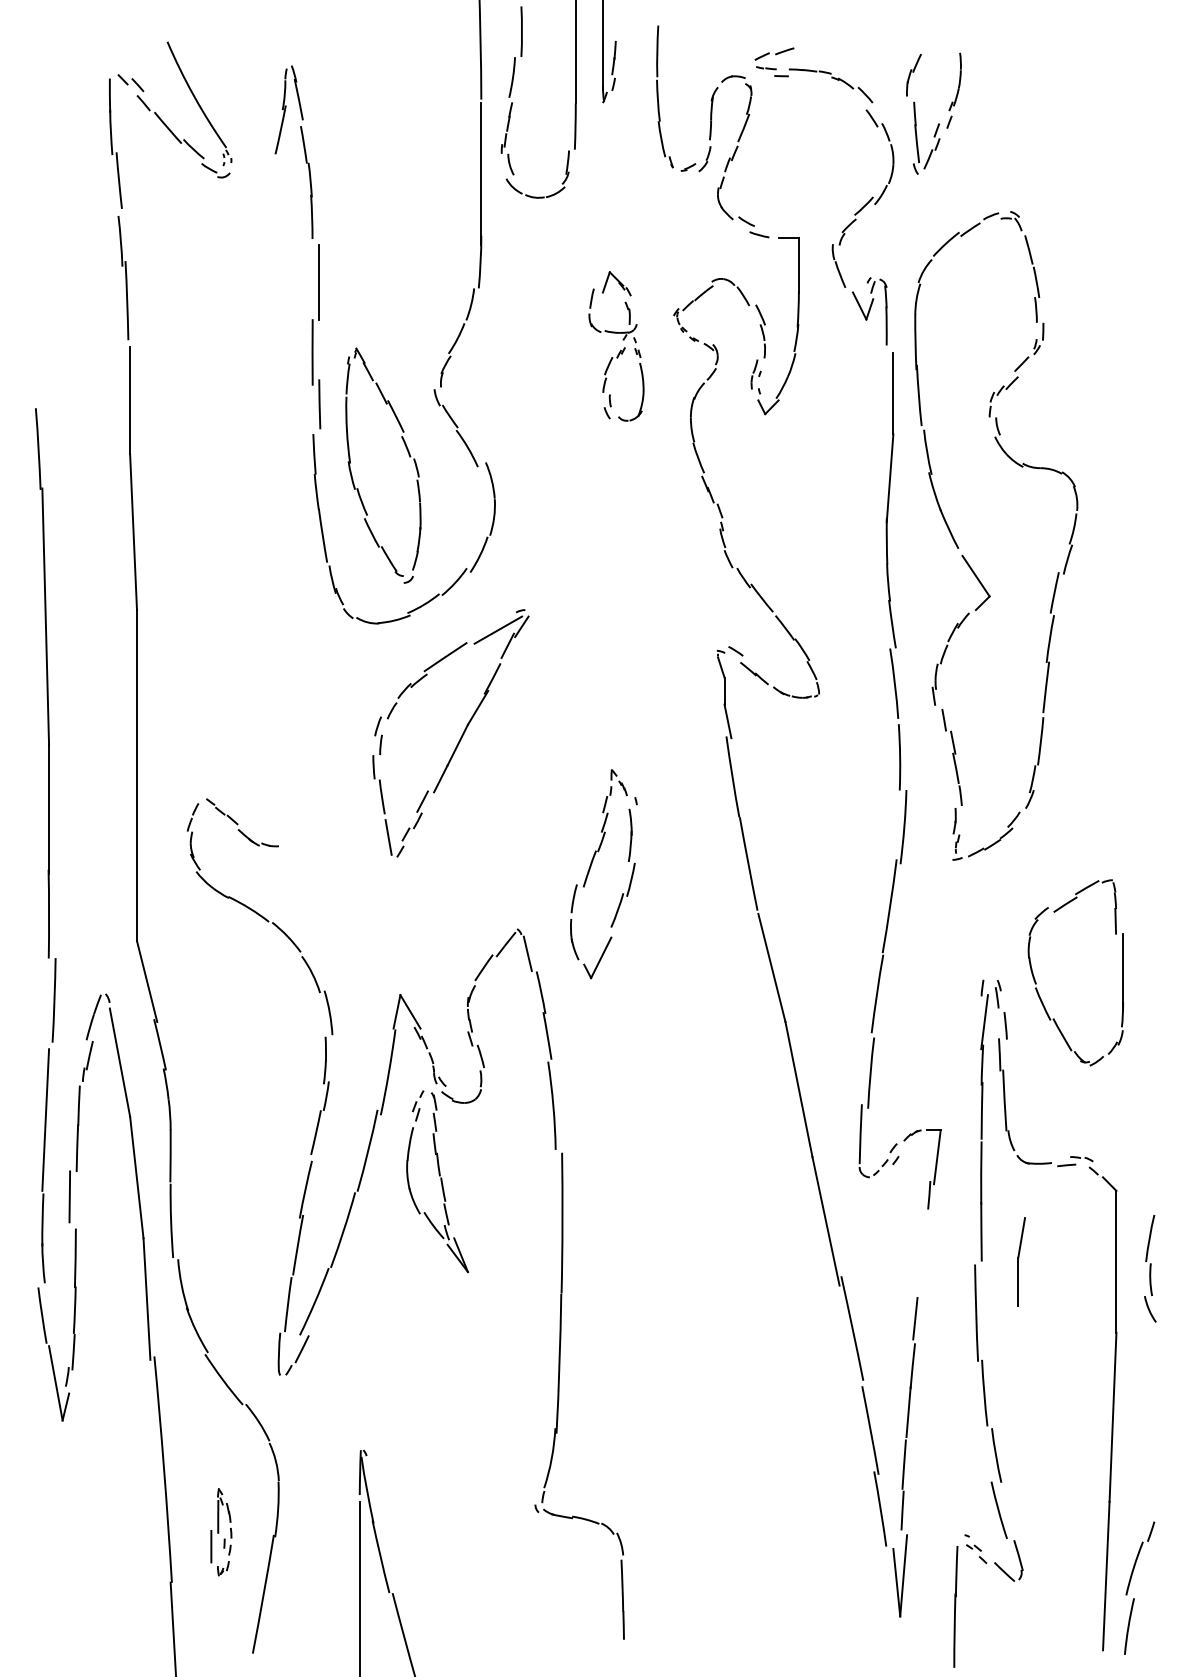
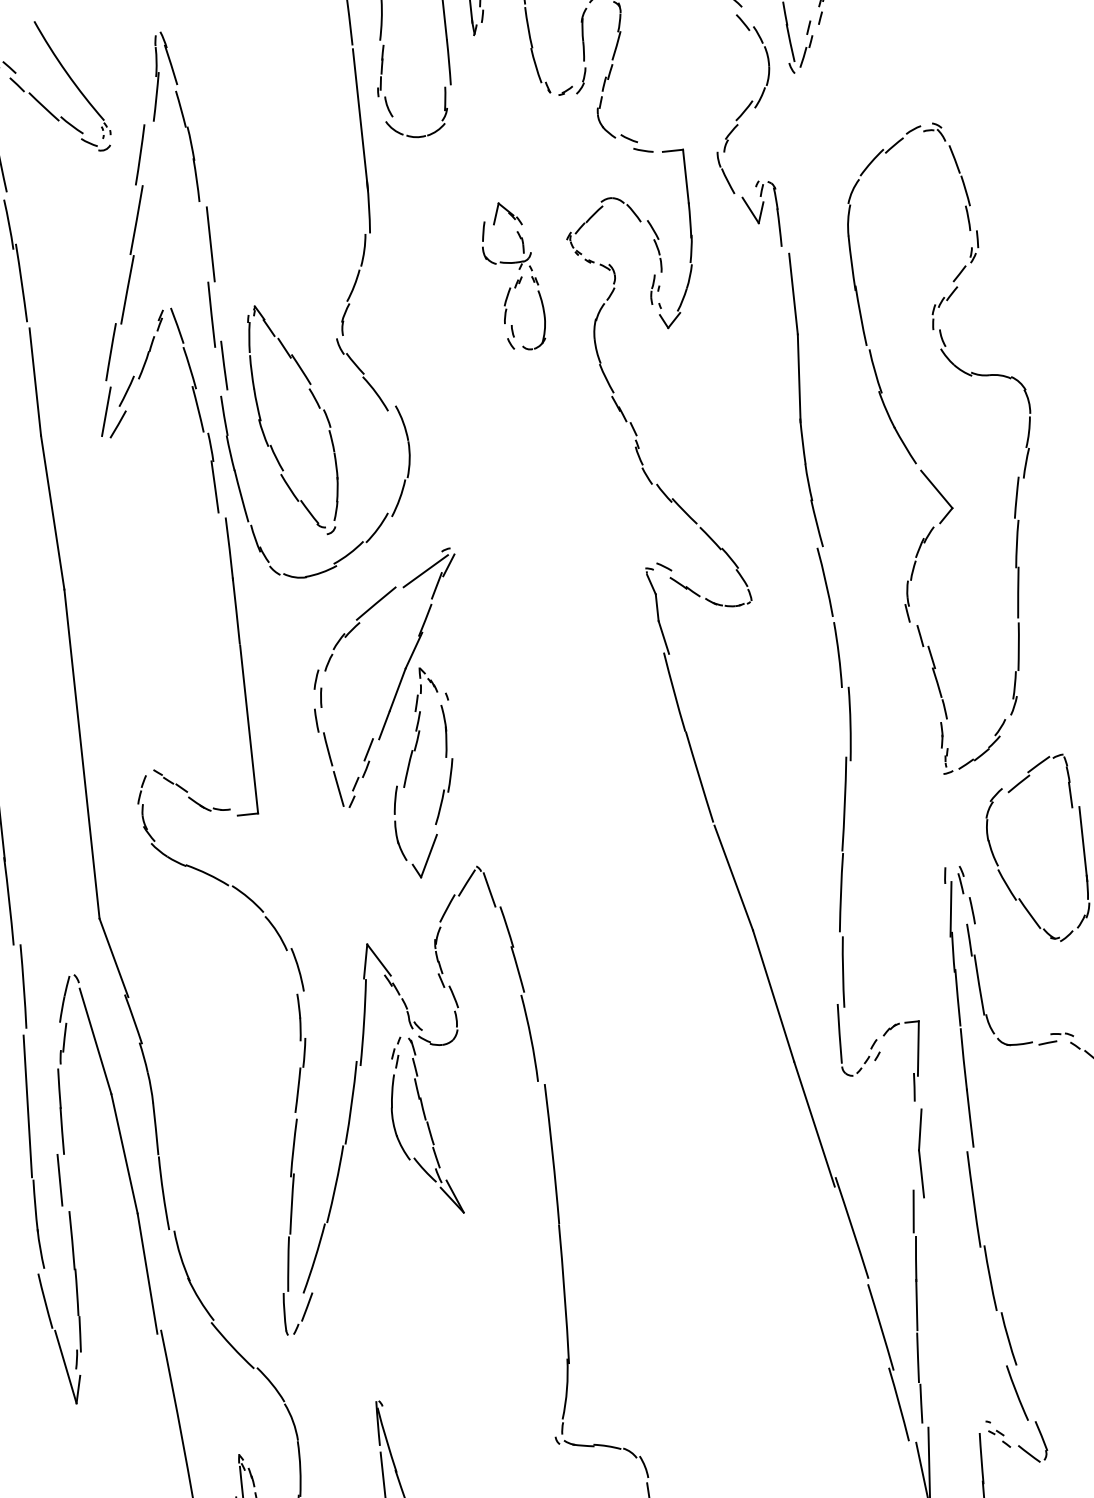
part: (296, 504) -> (211, 467), added
part: (964, 556) -> (923, 471), moved
part: (590, 869) -> (408, 769), moved
part: (1021, 1261) -> (922, 1153), moved

